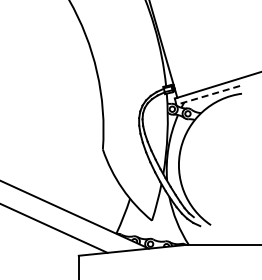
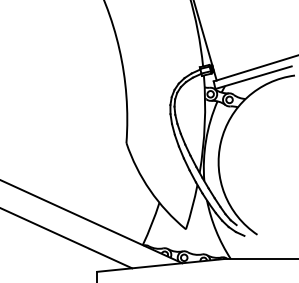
line: (207, 95) -> (253, 77), dashed -> solid

